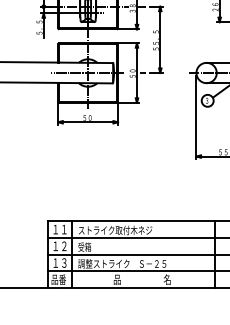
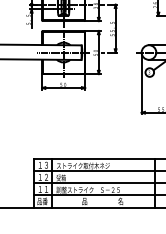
text: (64, 229) -> (46, 165), １１ -> １３
text: (64, 262) -> (46, 189), １３ -> １１

